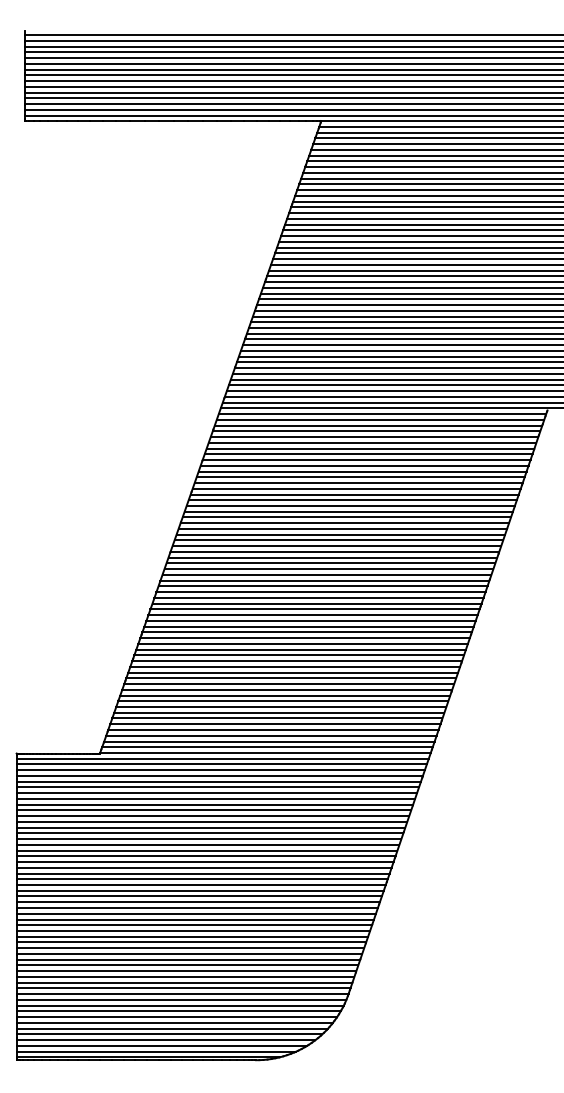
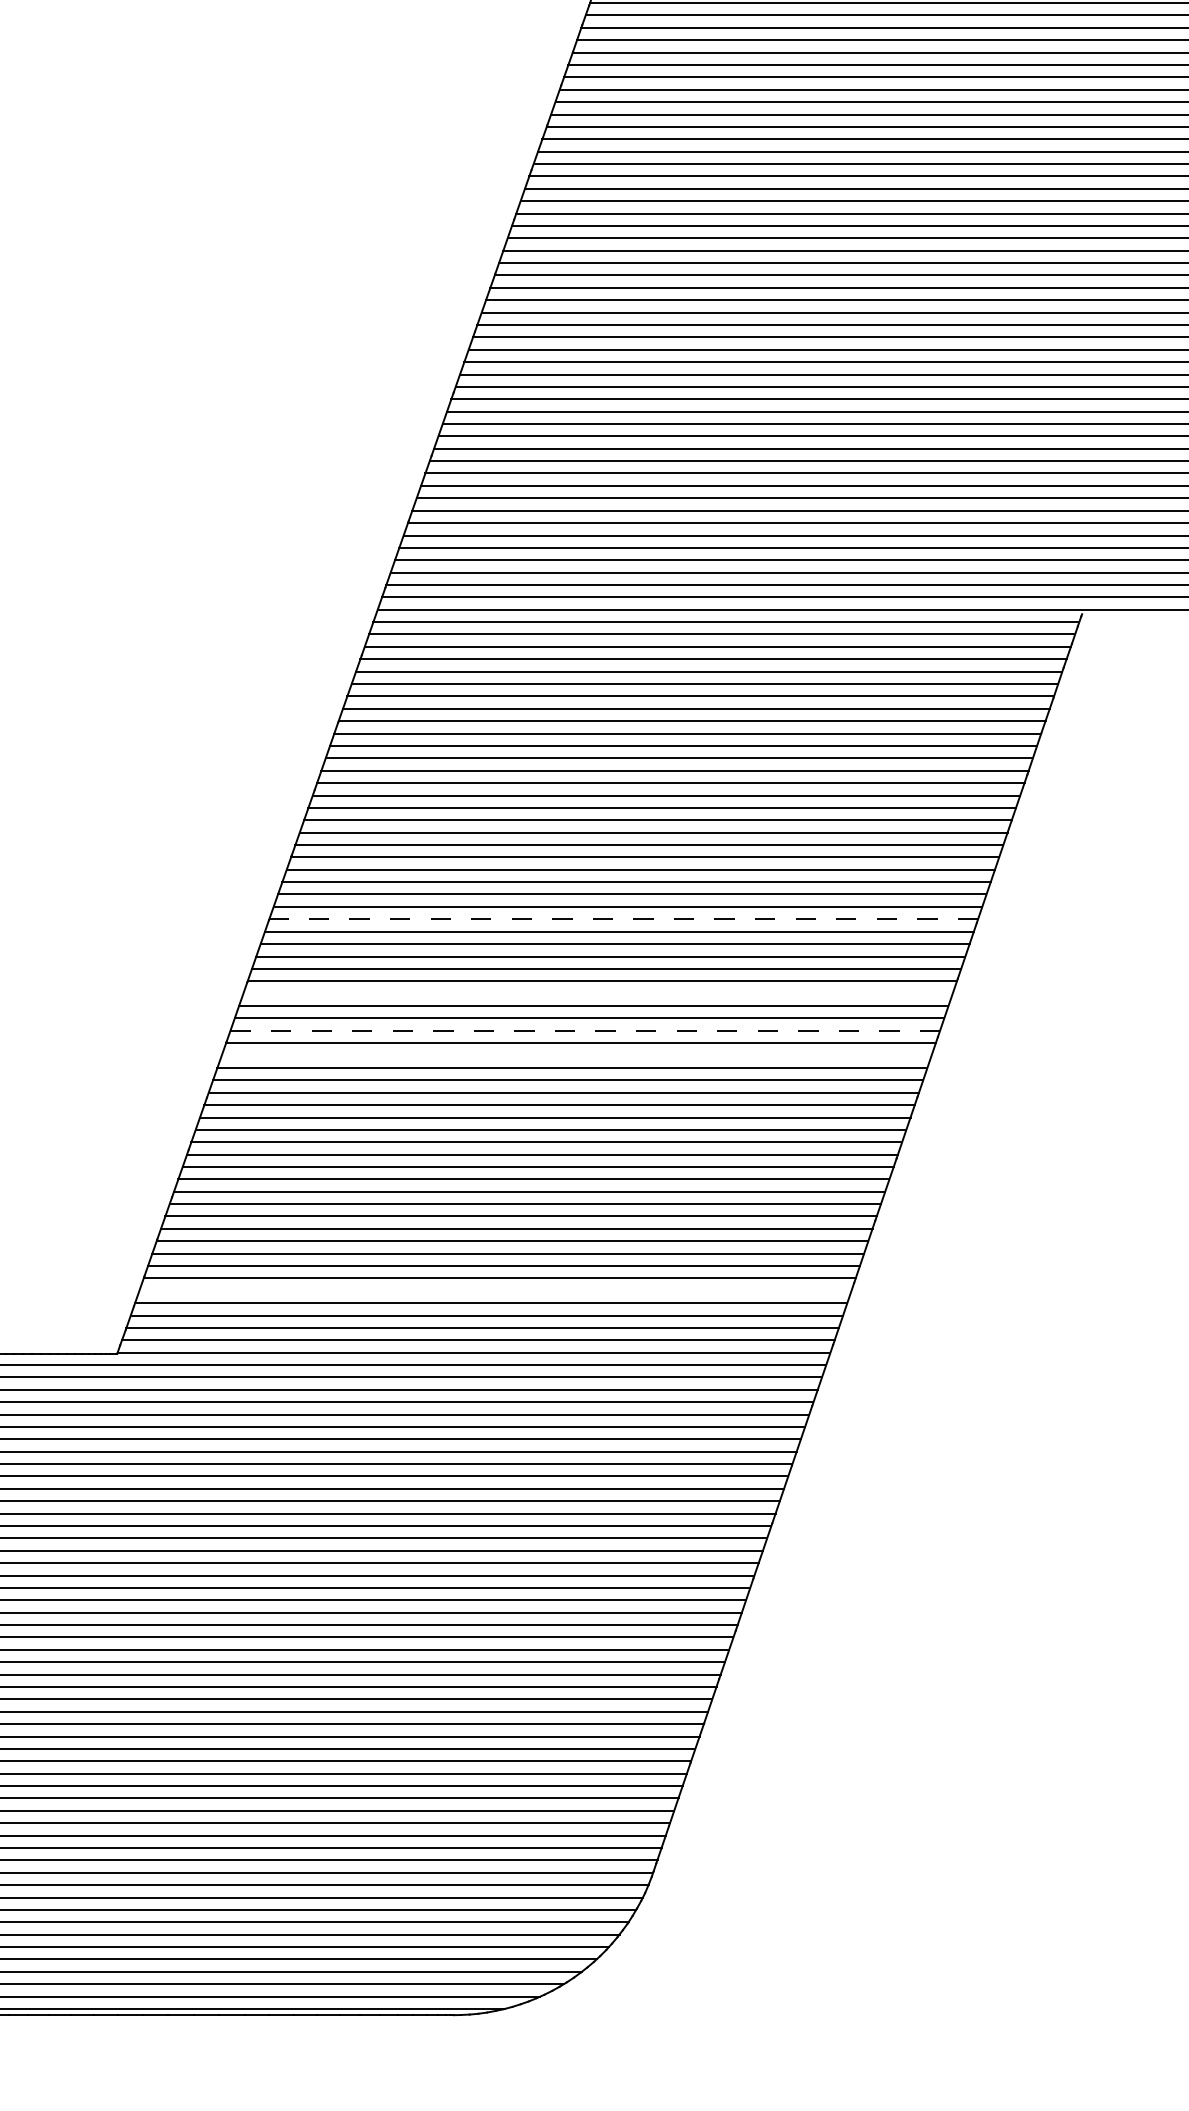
line: (334, 552) -> (622, 920), solid -> dashed
line: (322, 586) -> (597, 993), removed
line: (317, 603) -> (586, 1030), solid -> dashed
line: (312, 615) -> (575, 1056), removed
line: (275, 724) -> (495, 1291), removed

